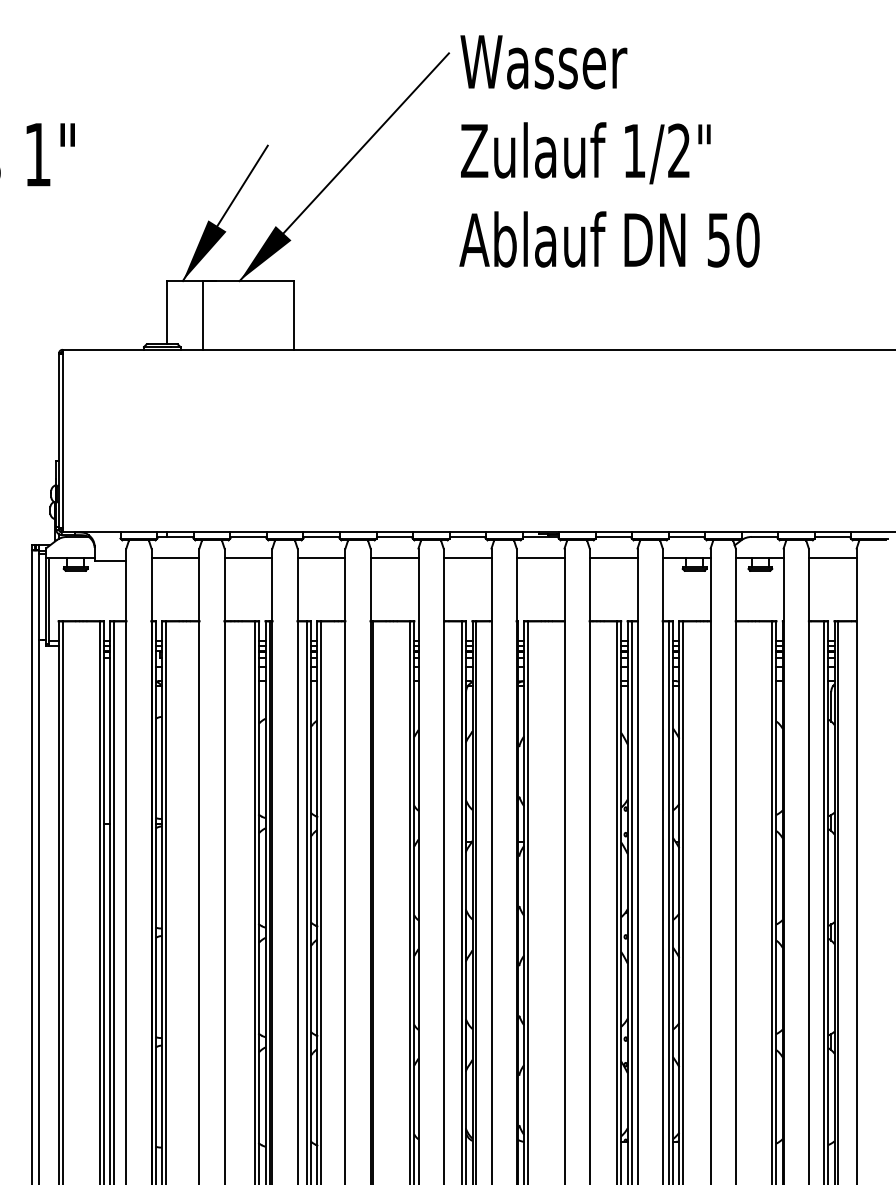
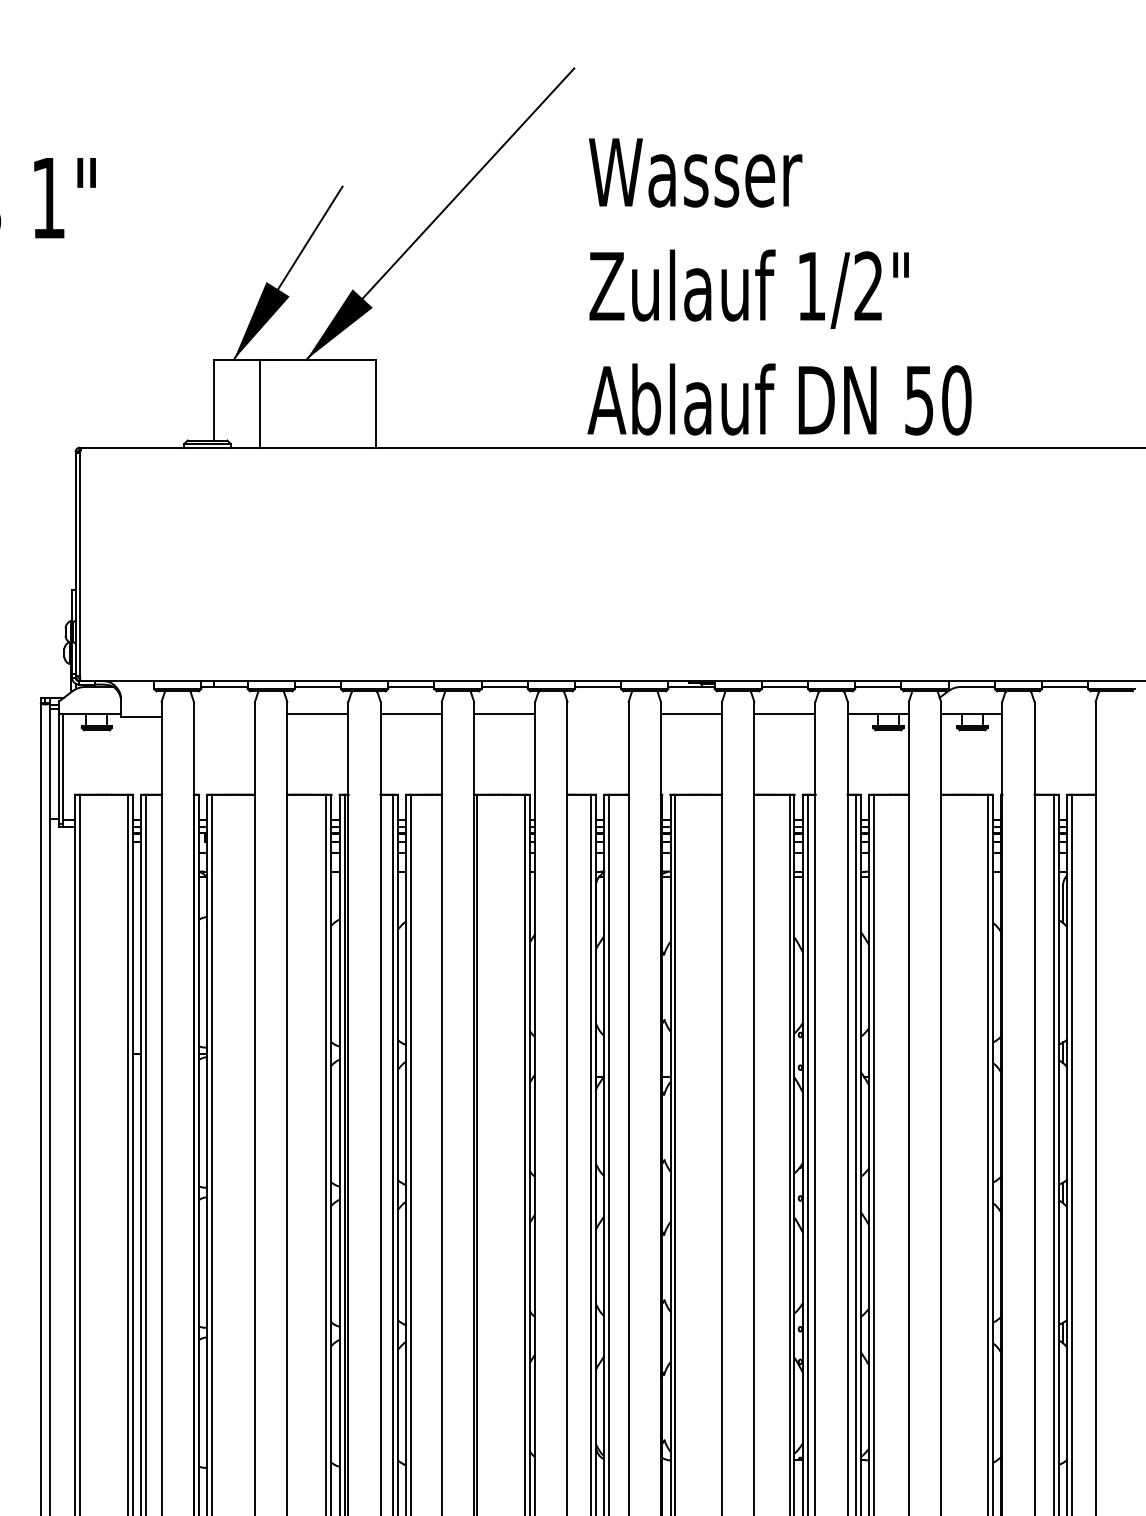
text: (609, 151) -> (779, 286), moved
line: (175, 557) -> (224, 713), removed
line: (467, 557) -> (597, 713), removed
line: (832, 557) -> (1064, 713), removed

